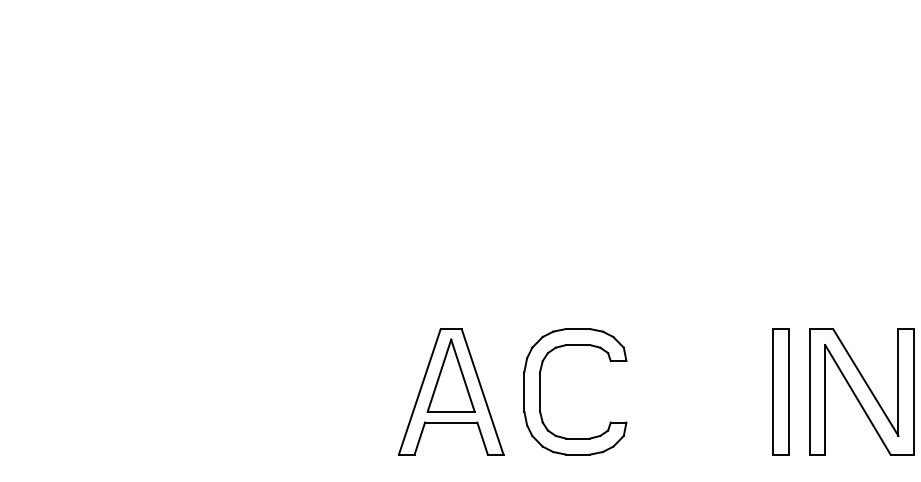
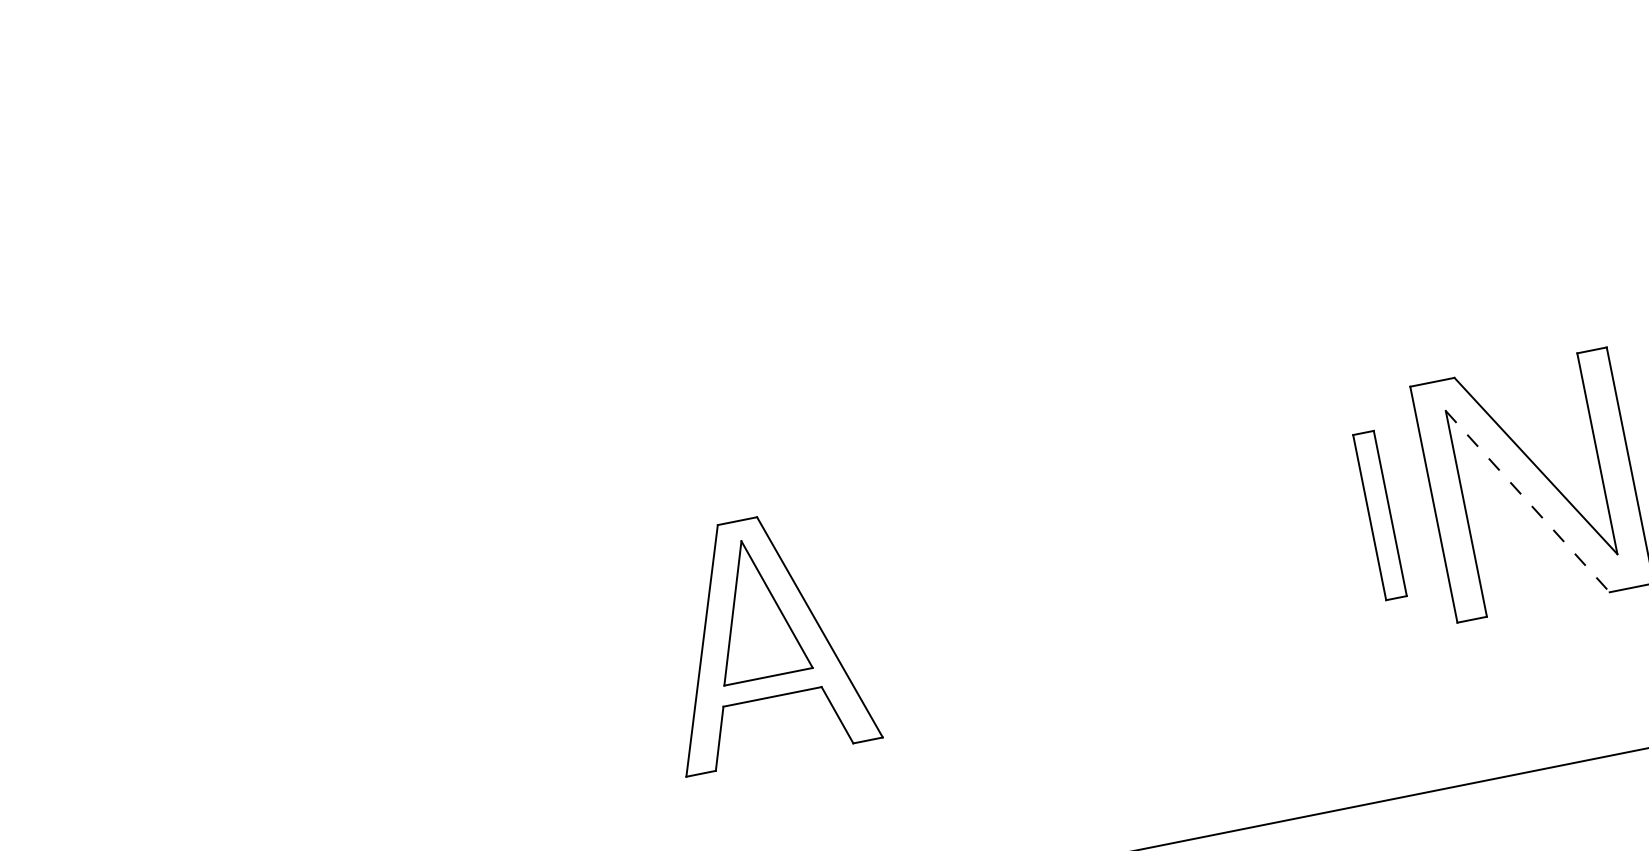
part: (540, 391) -> (928, 605), removed
part: (780, 391) -> (1379, 514), size x0.7
line: (857, 399) -> (1526, 501), solid -> dashed

